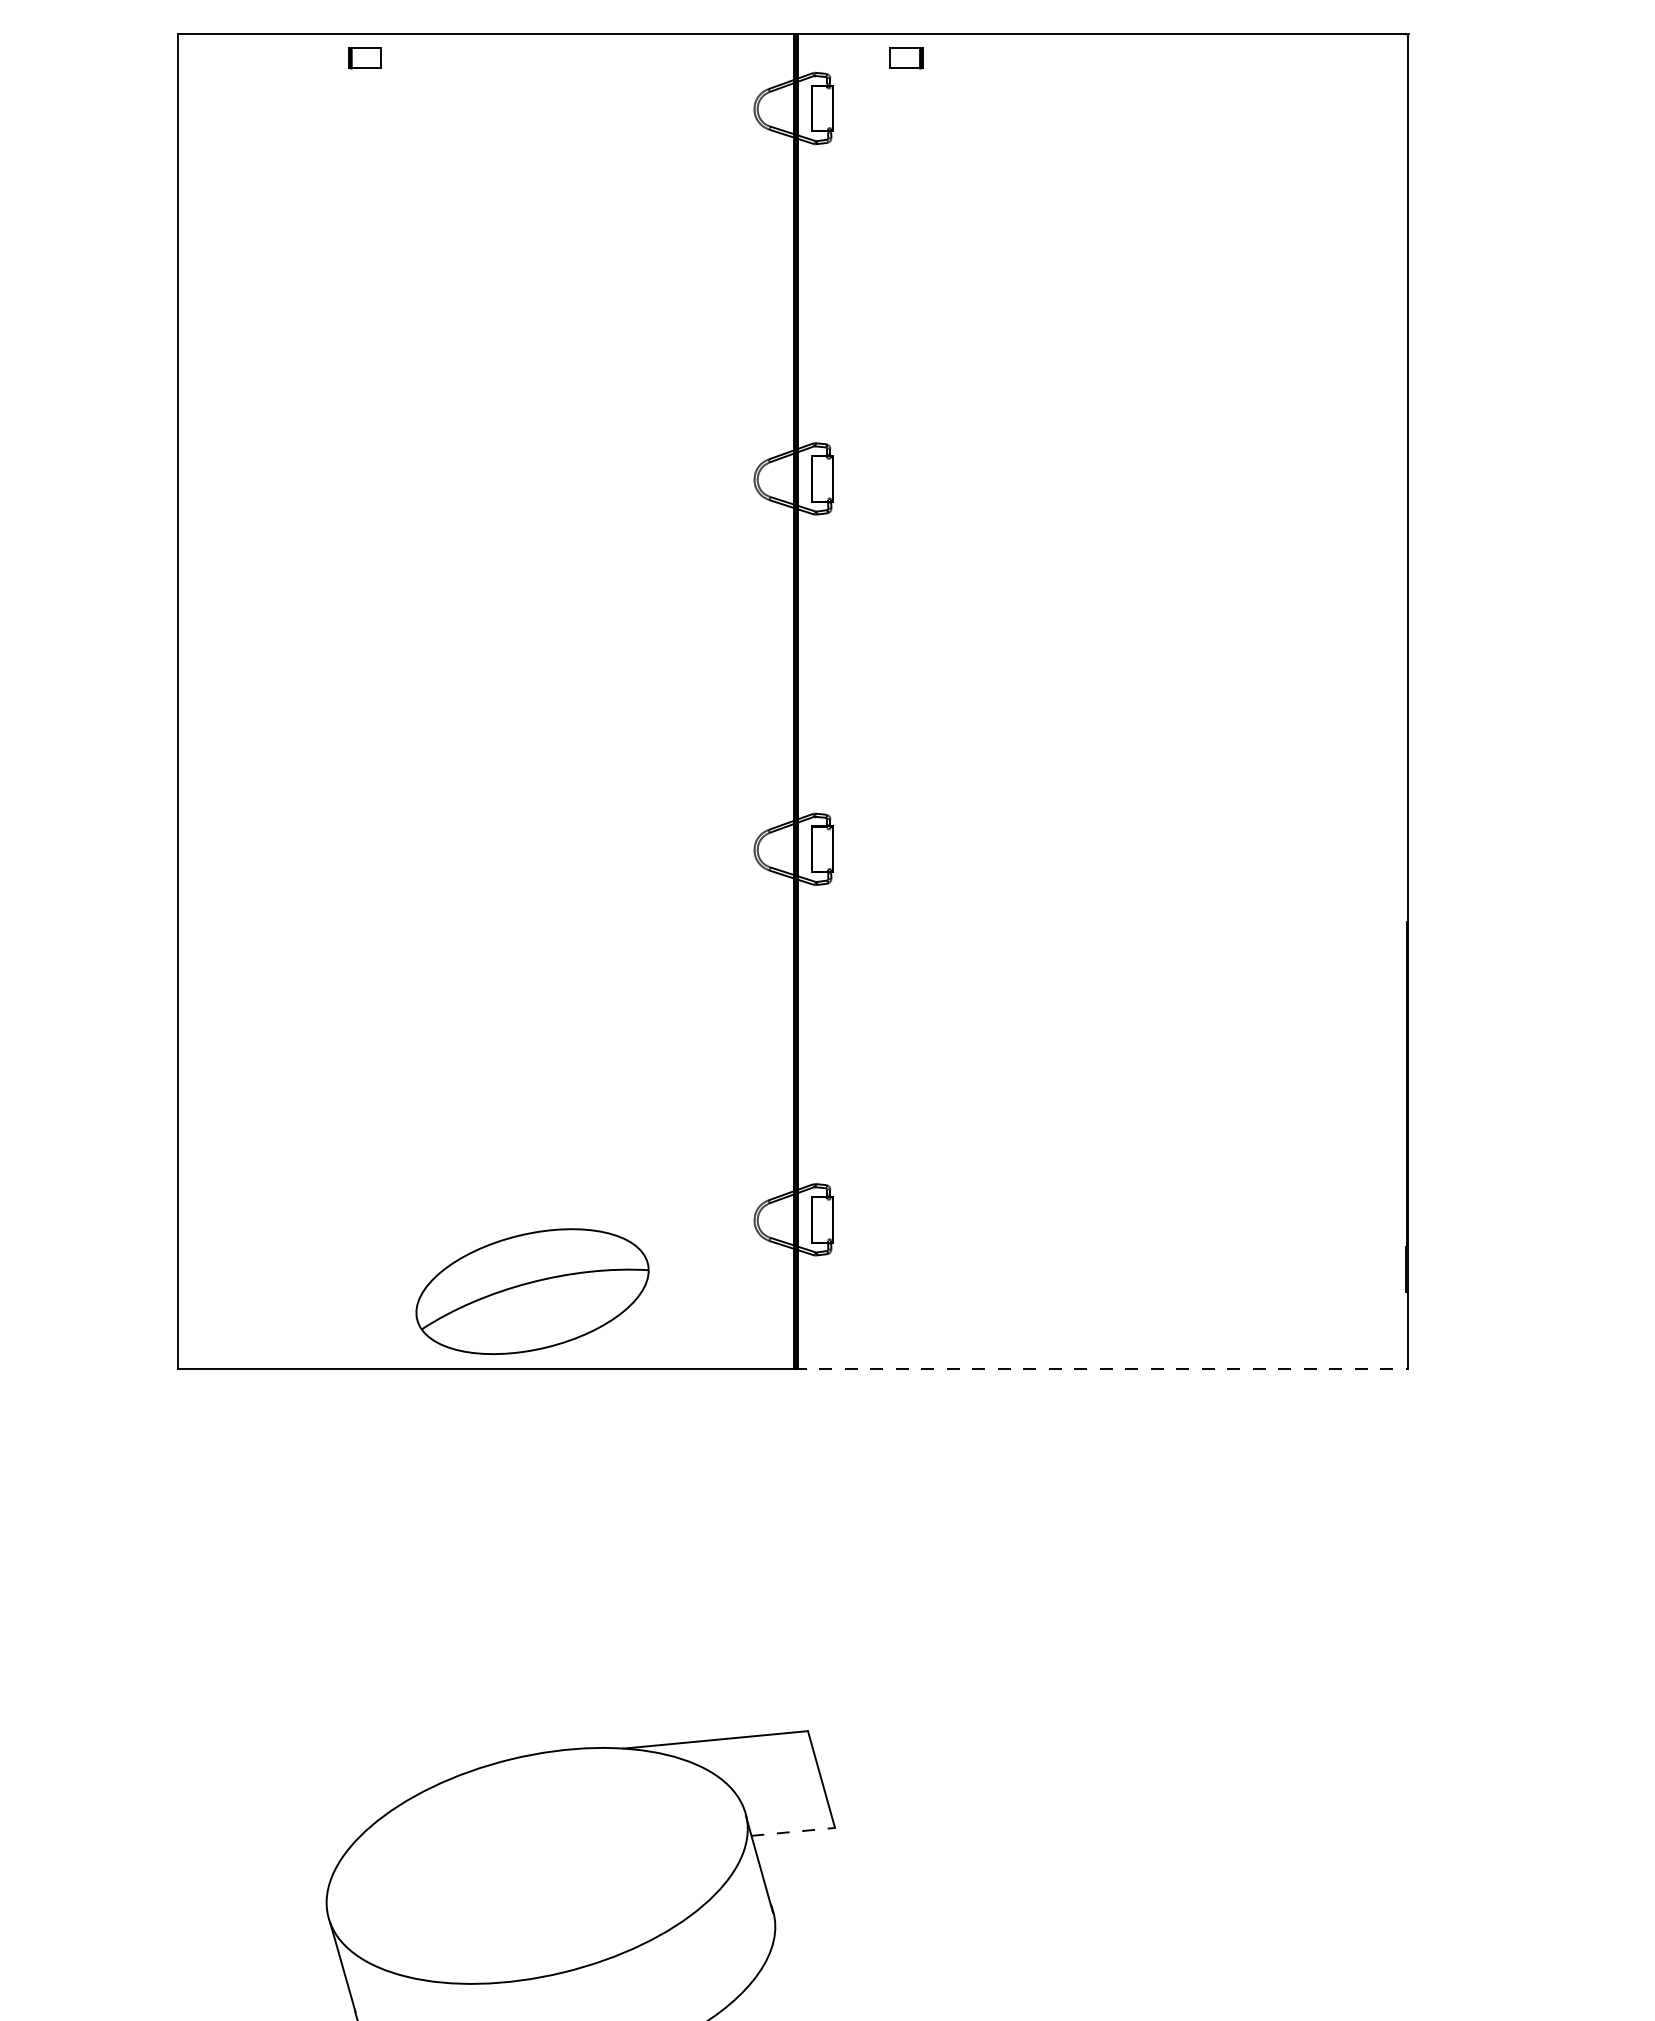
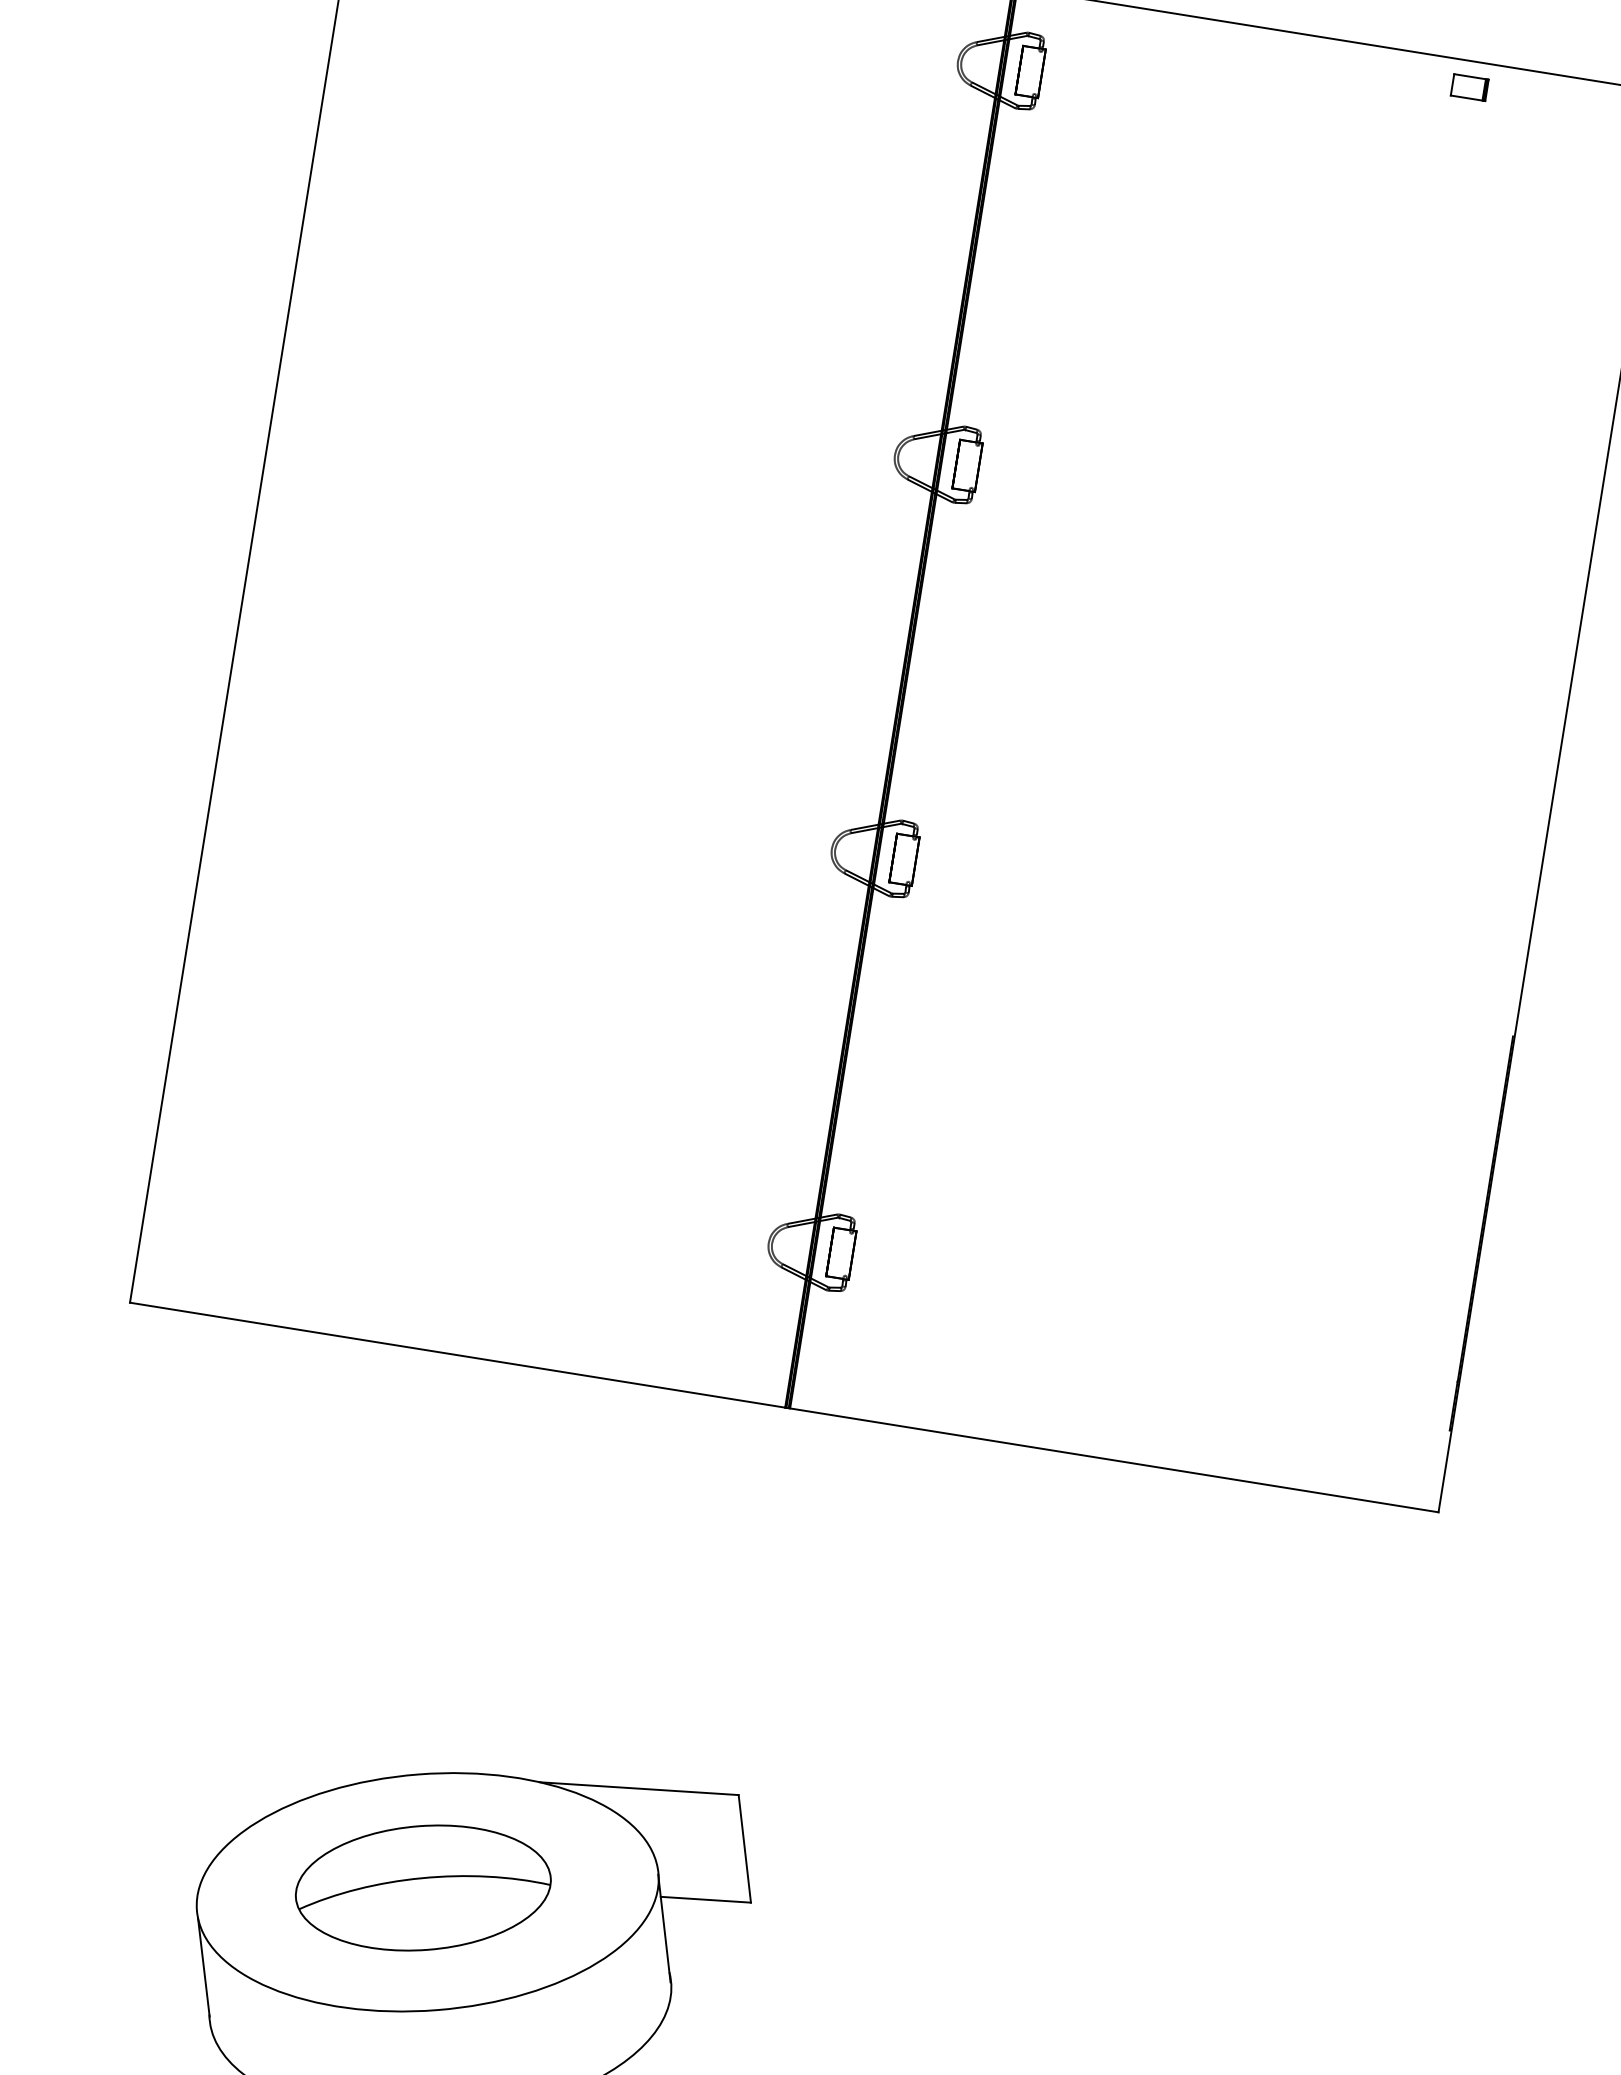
part: (906, 58) -> (1469, 87), moved
part: (532, 1291) -> (423, 1887), moved
line: (1101, 1369) -> (1112, 1460), dashed -> solid
line: (793, 1831) -> (706, 1899), dashed -> solid

